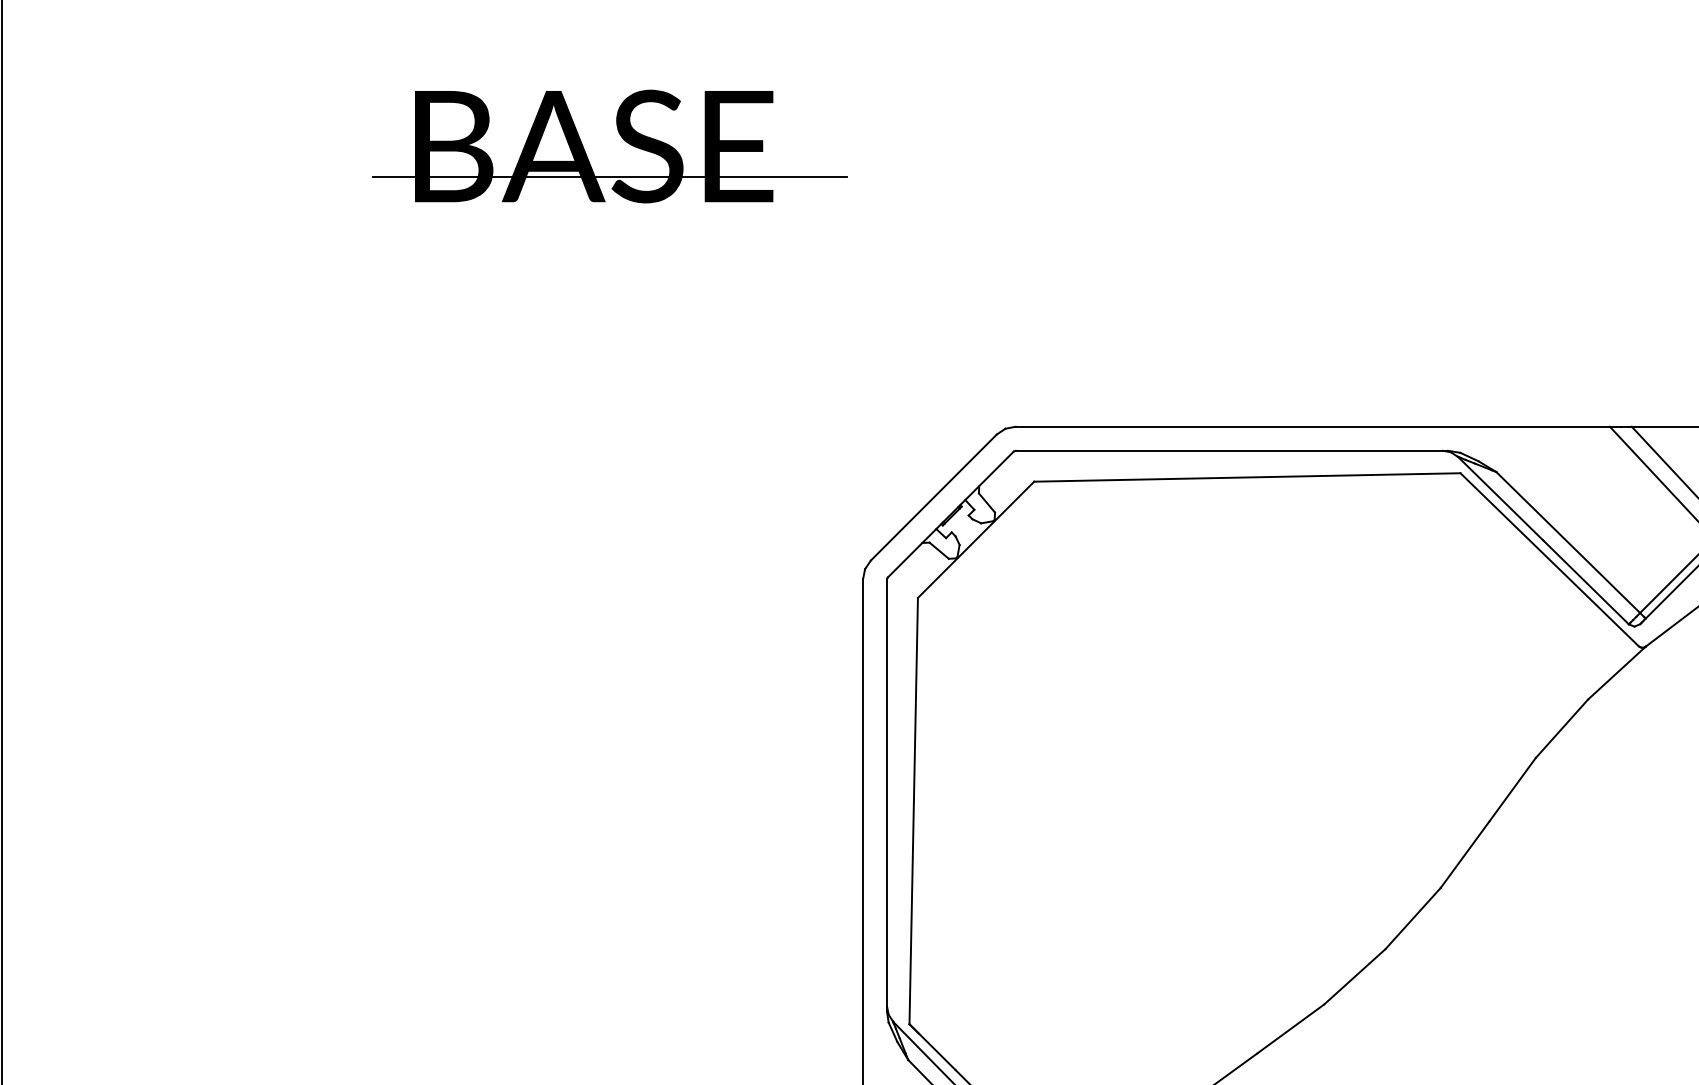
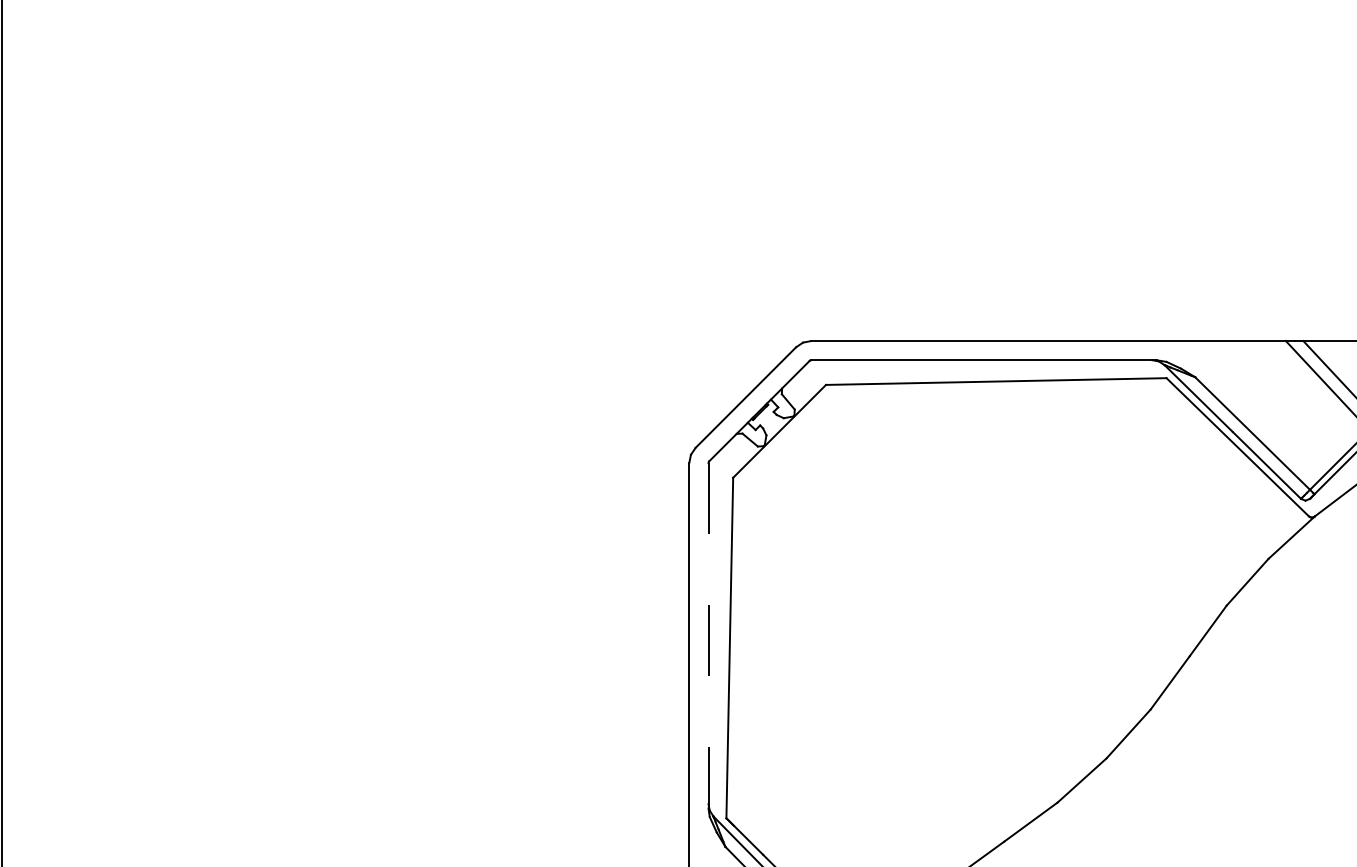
part: (621, 138) -> (496, 110), removed
line: (887, 795) -> (708, 635), solid -> dashed

